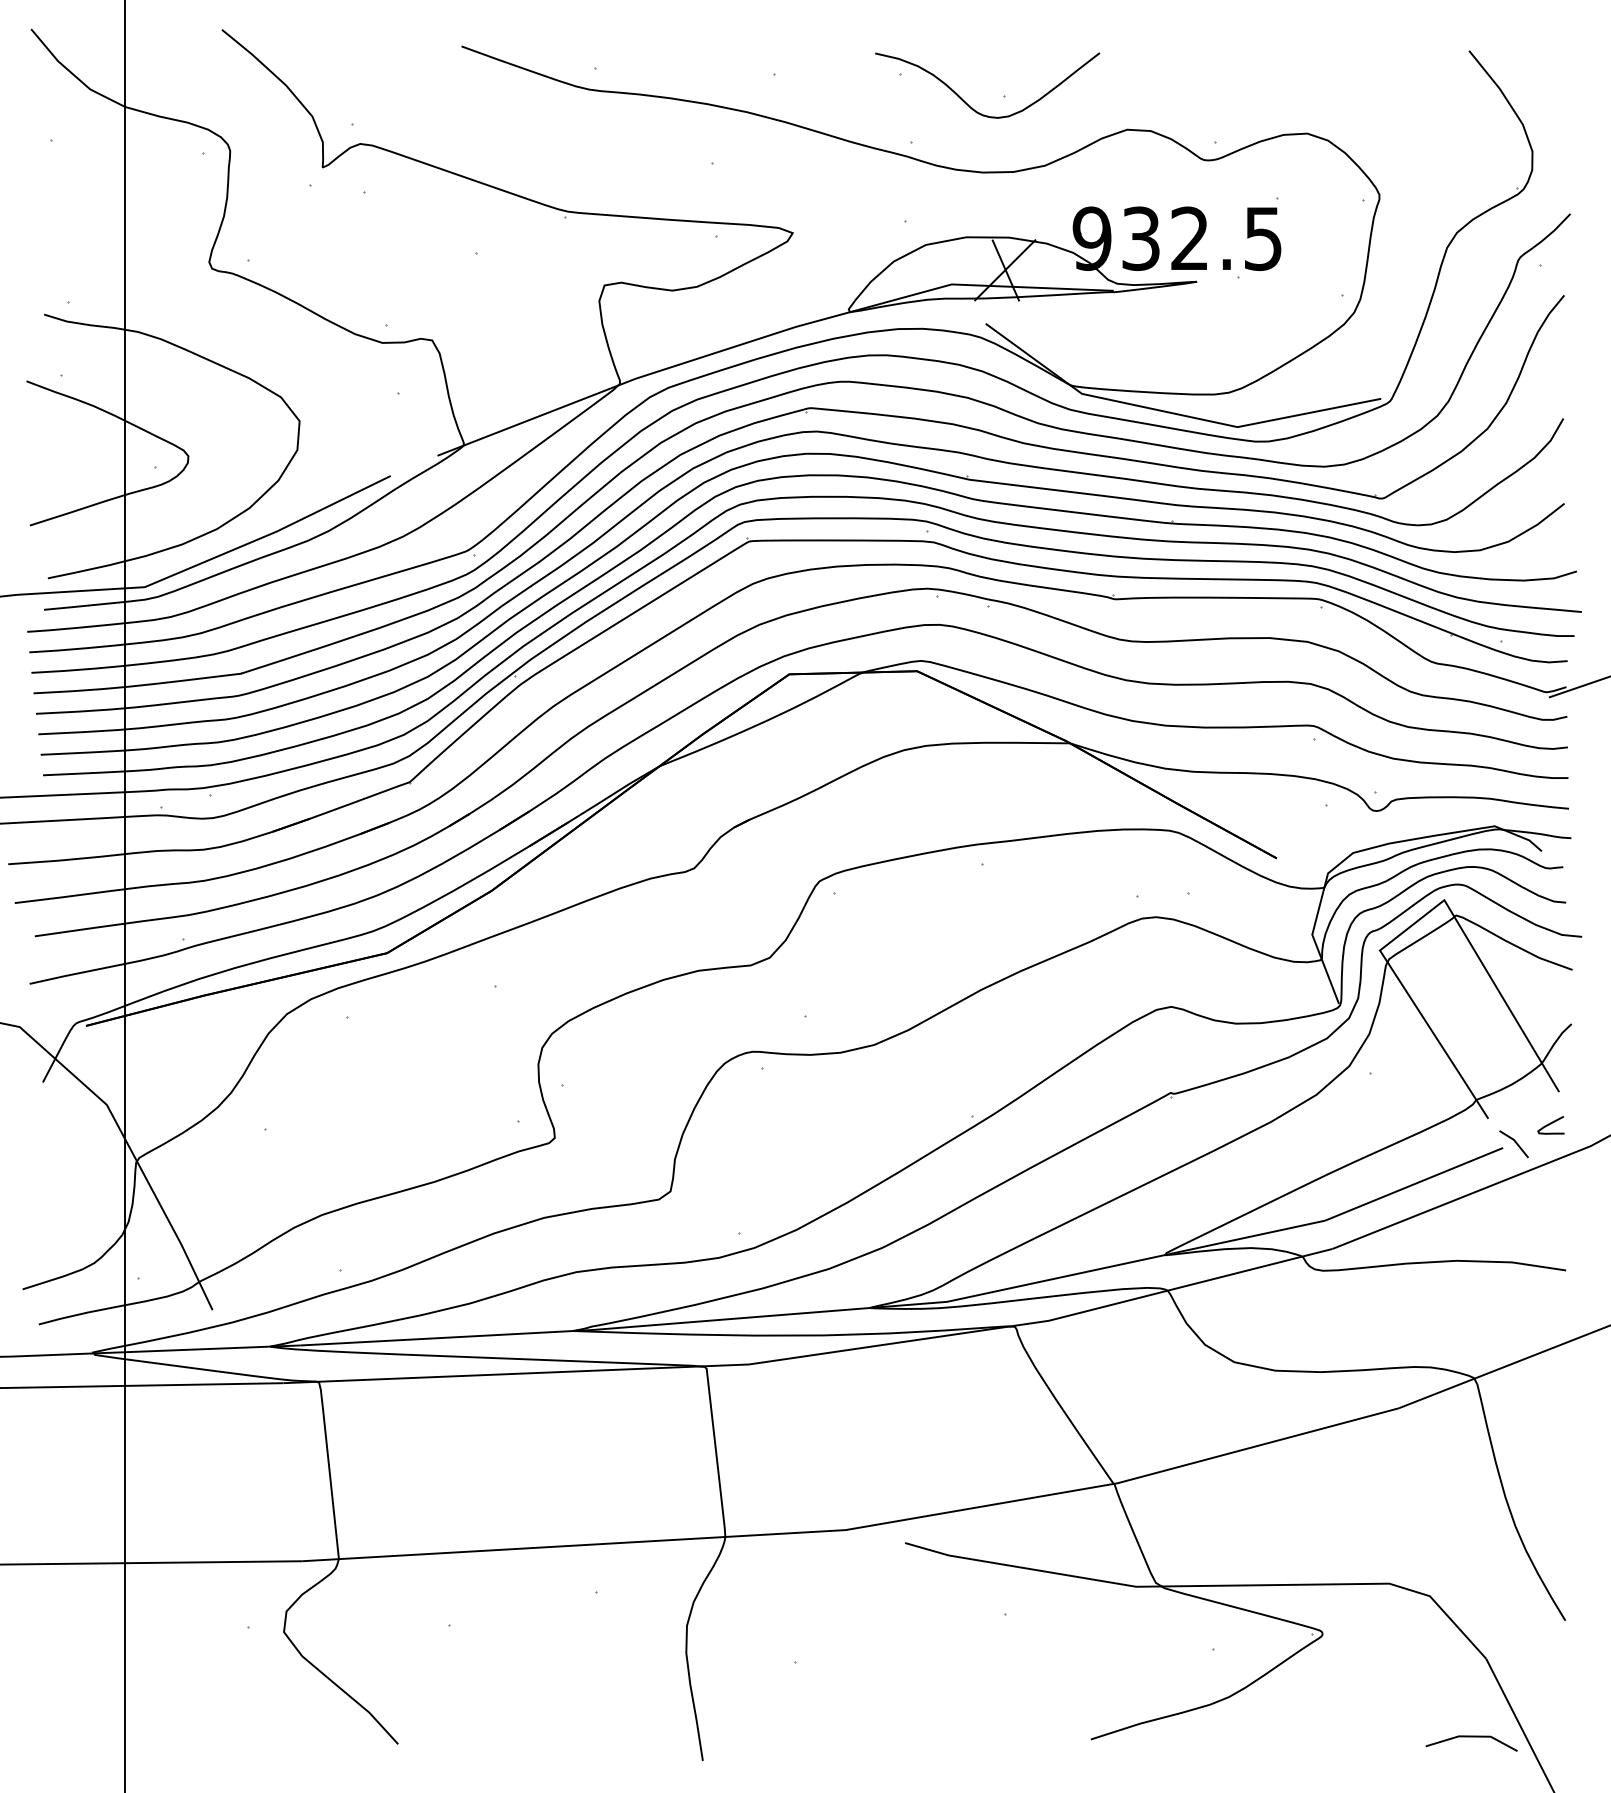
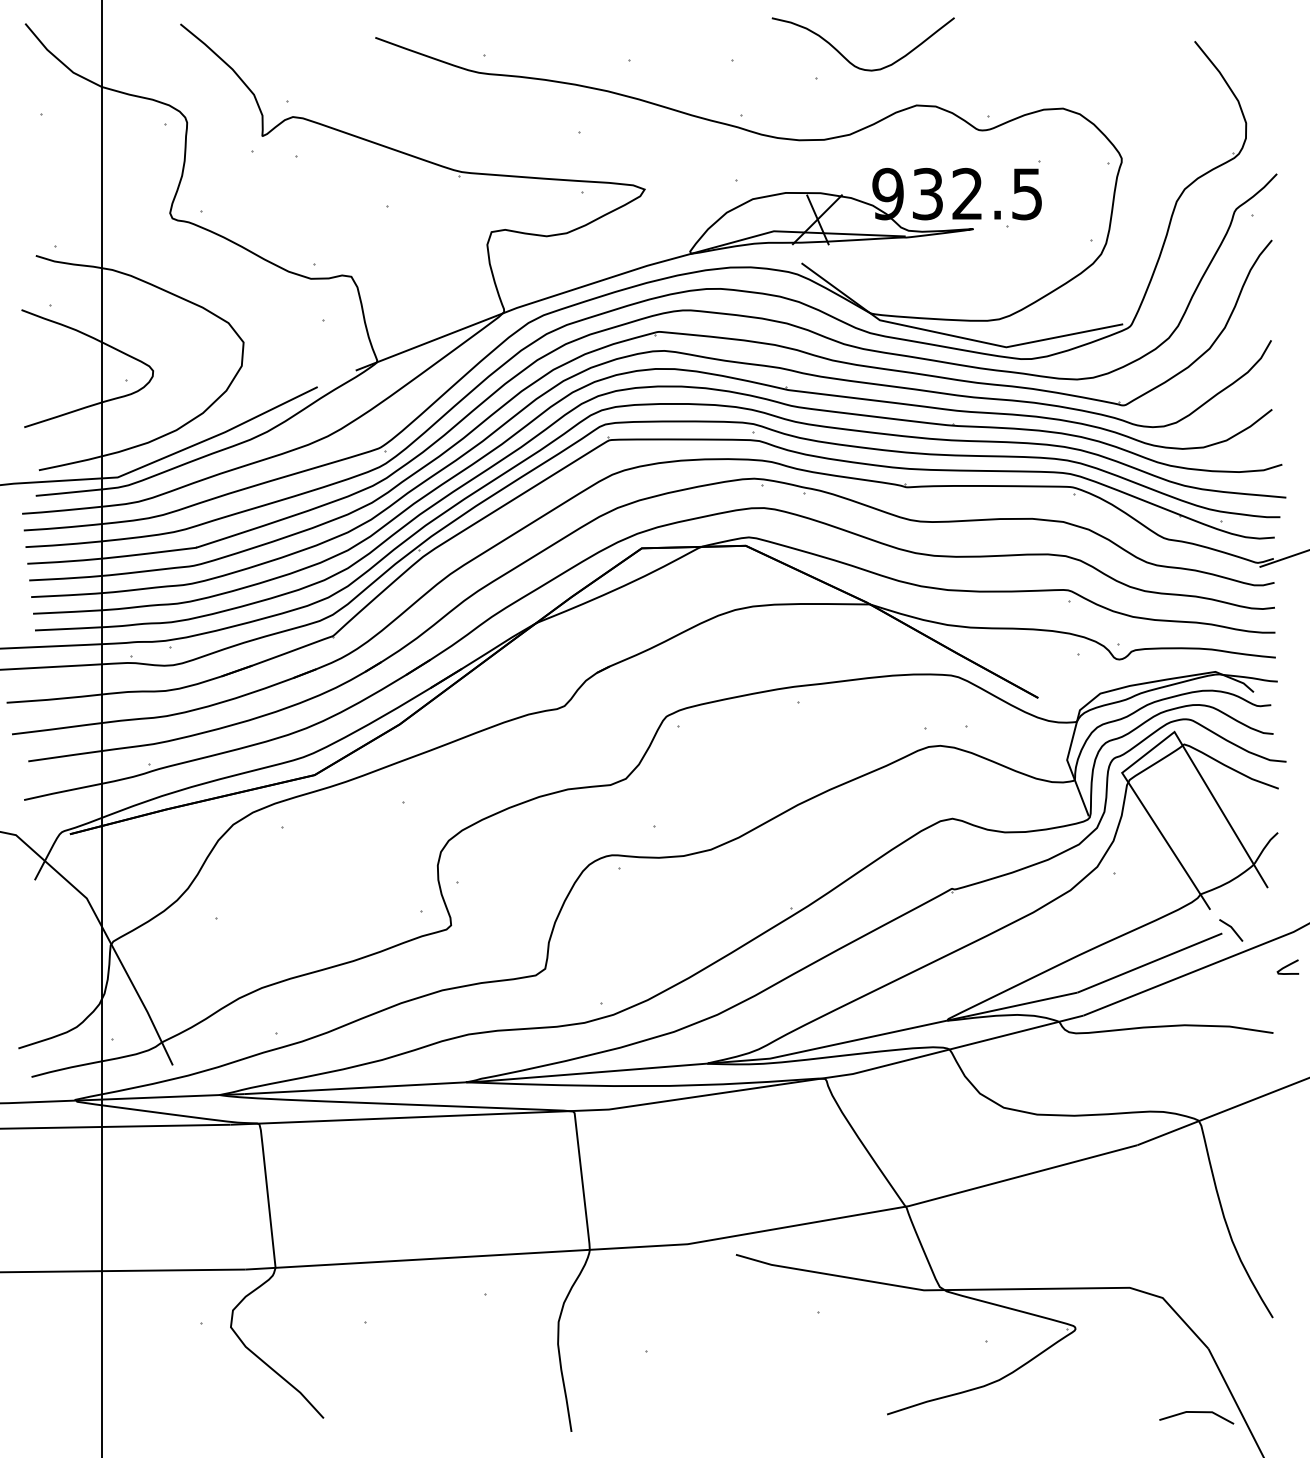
curve: (972, 107) -> (850, 62), moved
curve: (1550, 1124) -> (1287, 966), moved

